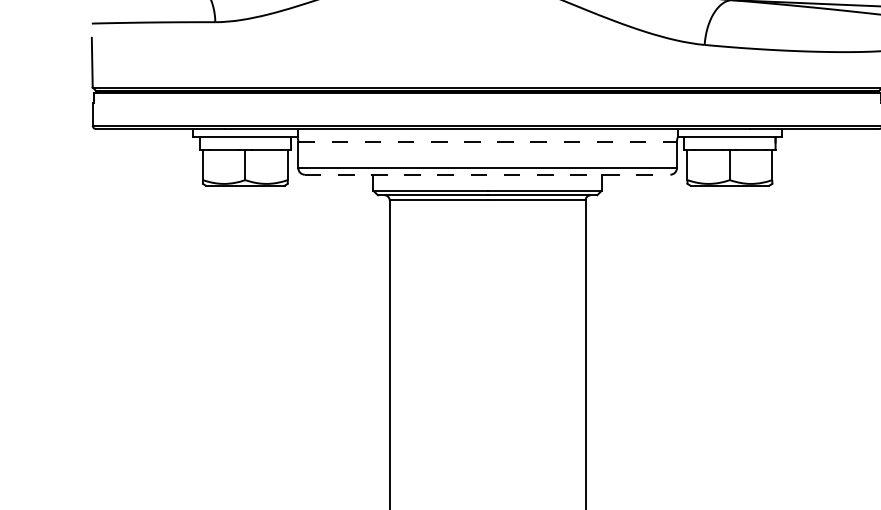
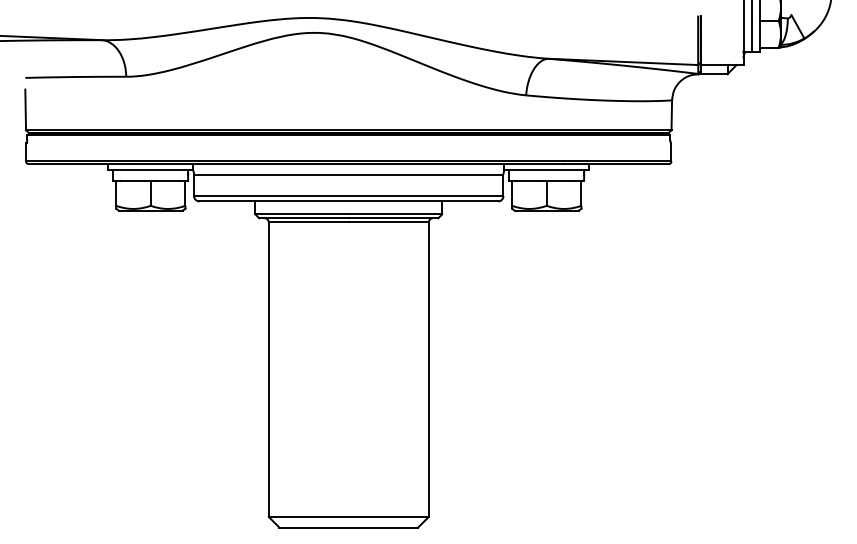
line: (487, 141) -> (348, 174), dashed -> solid
line: (488, 174) -> (349, 201), dashed -> solid

